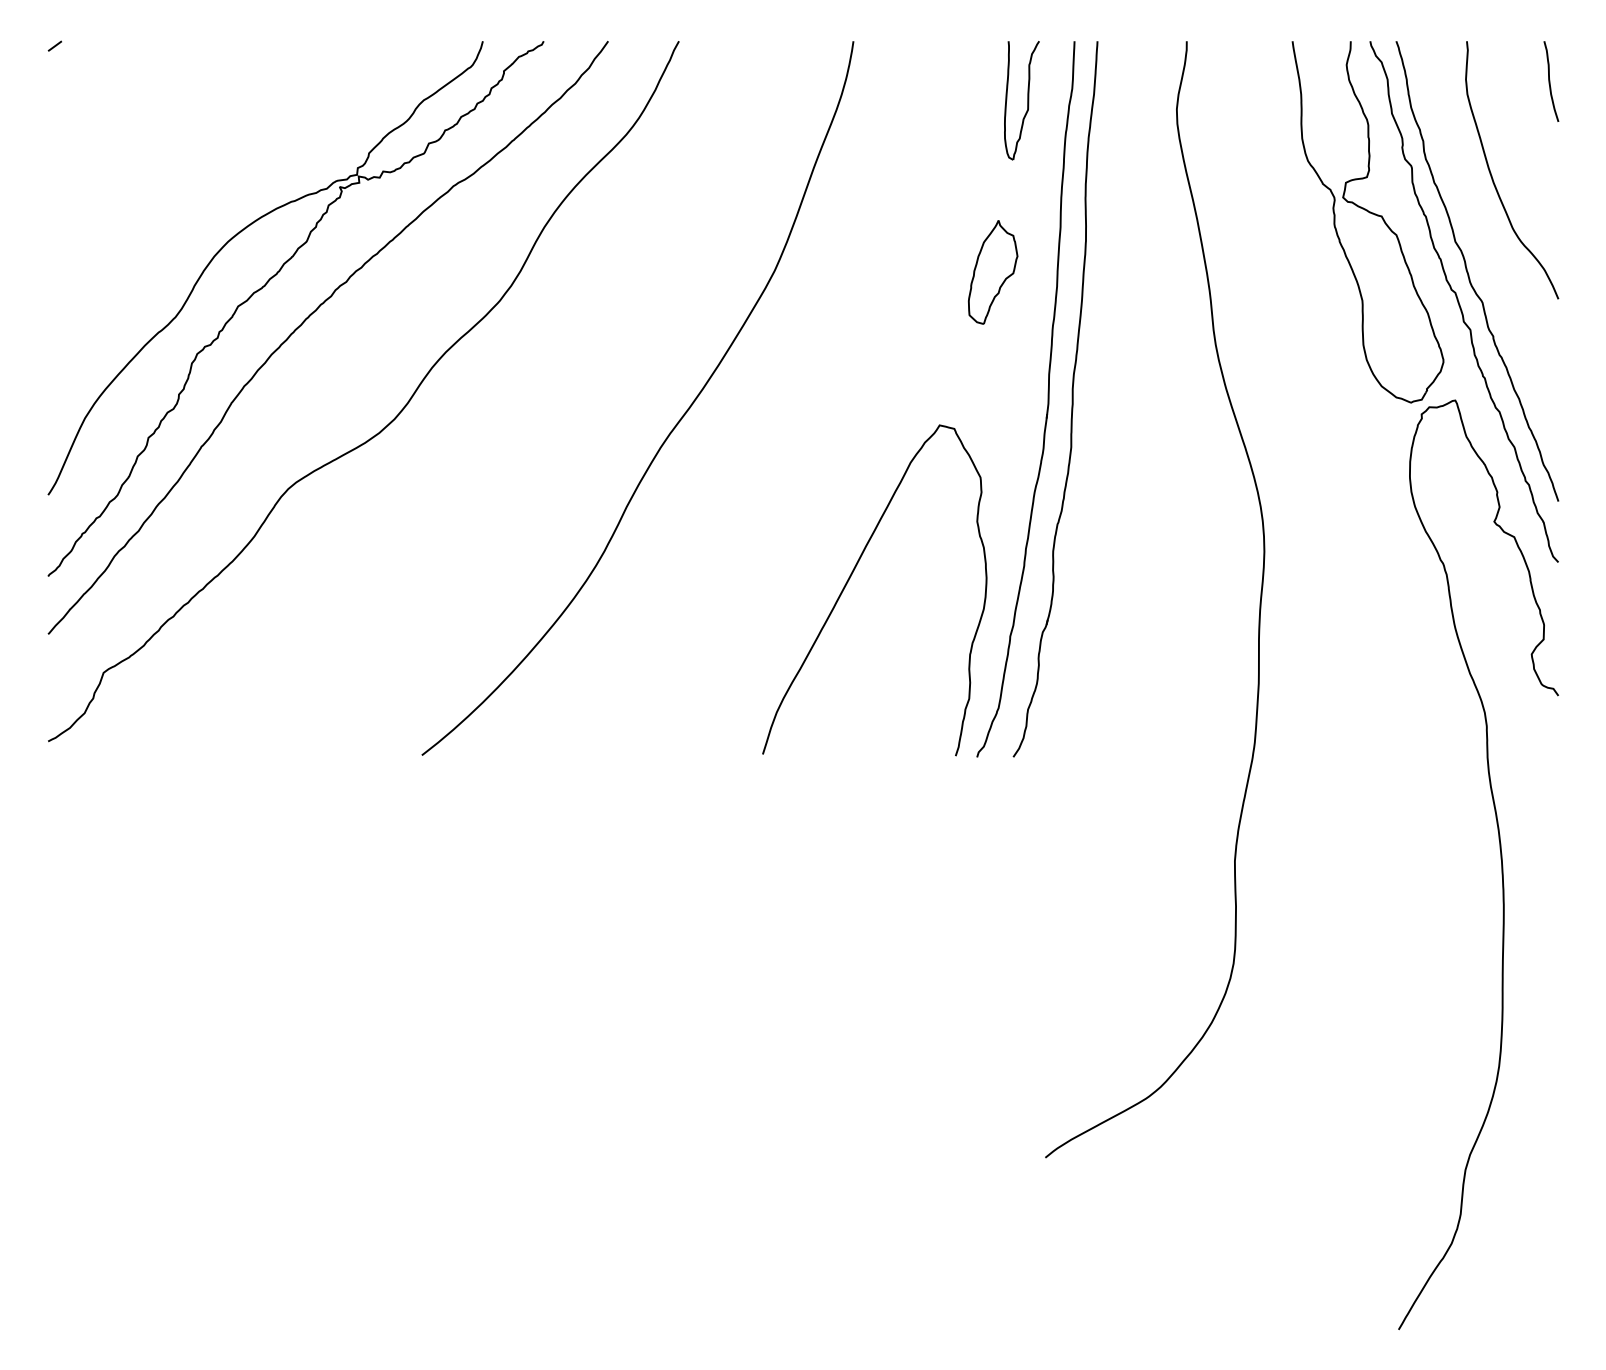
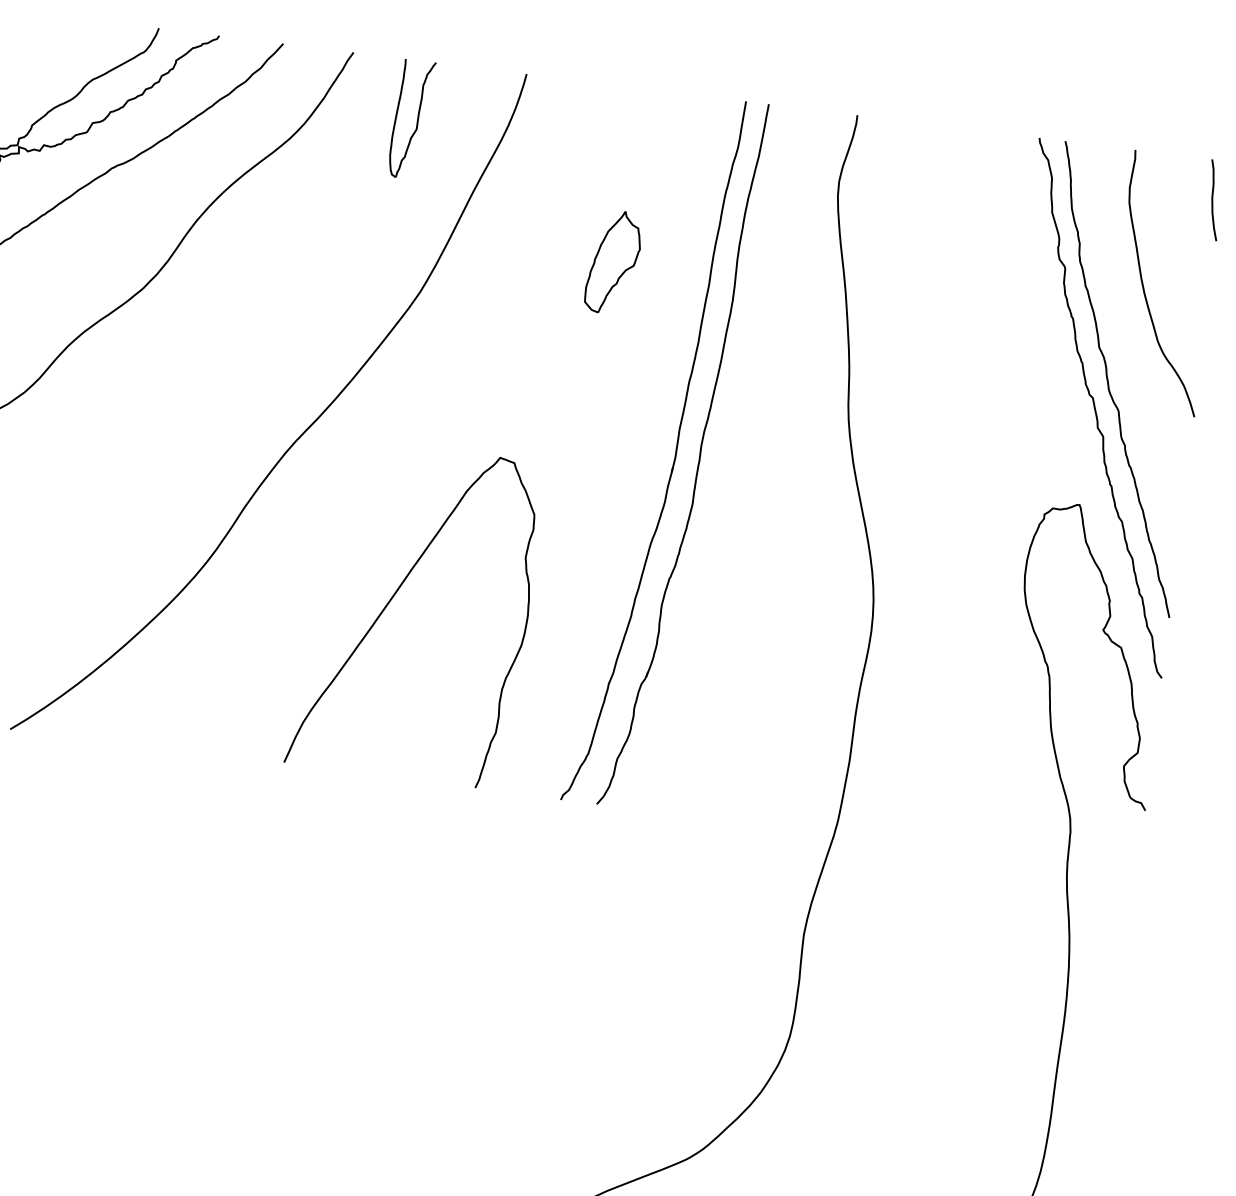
part: (1021, 100) -> (411, 119), moved
part: (1369, 213) -> (1017, 308), removed
part: (993, 272) -> (614, 262), moved
curve: (850, 578) -> (392, 598), moved

